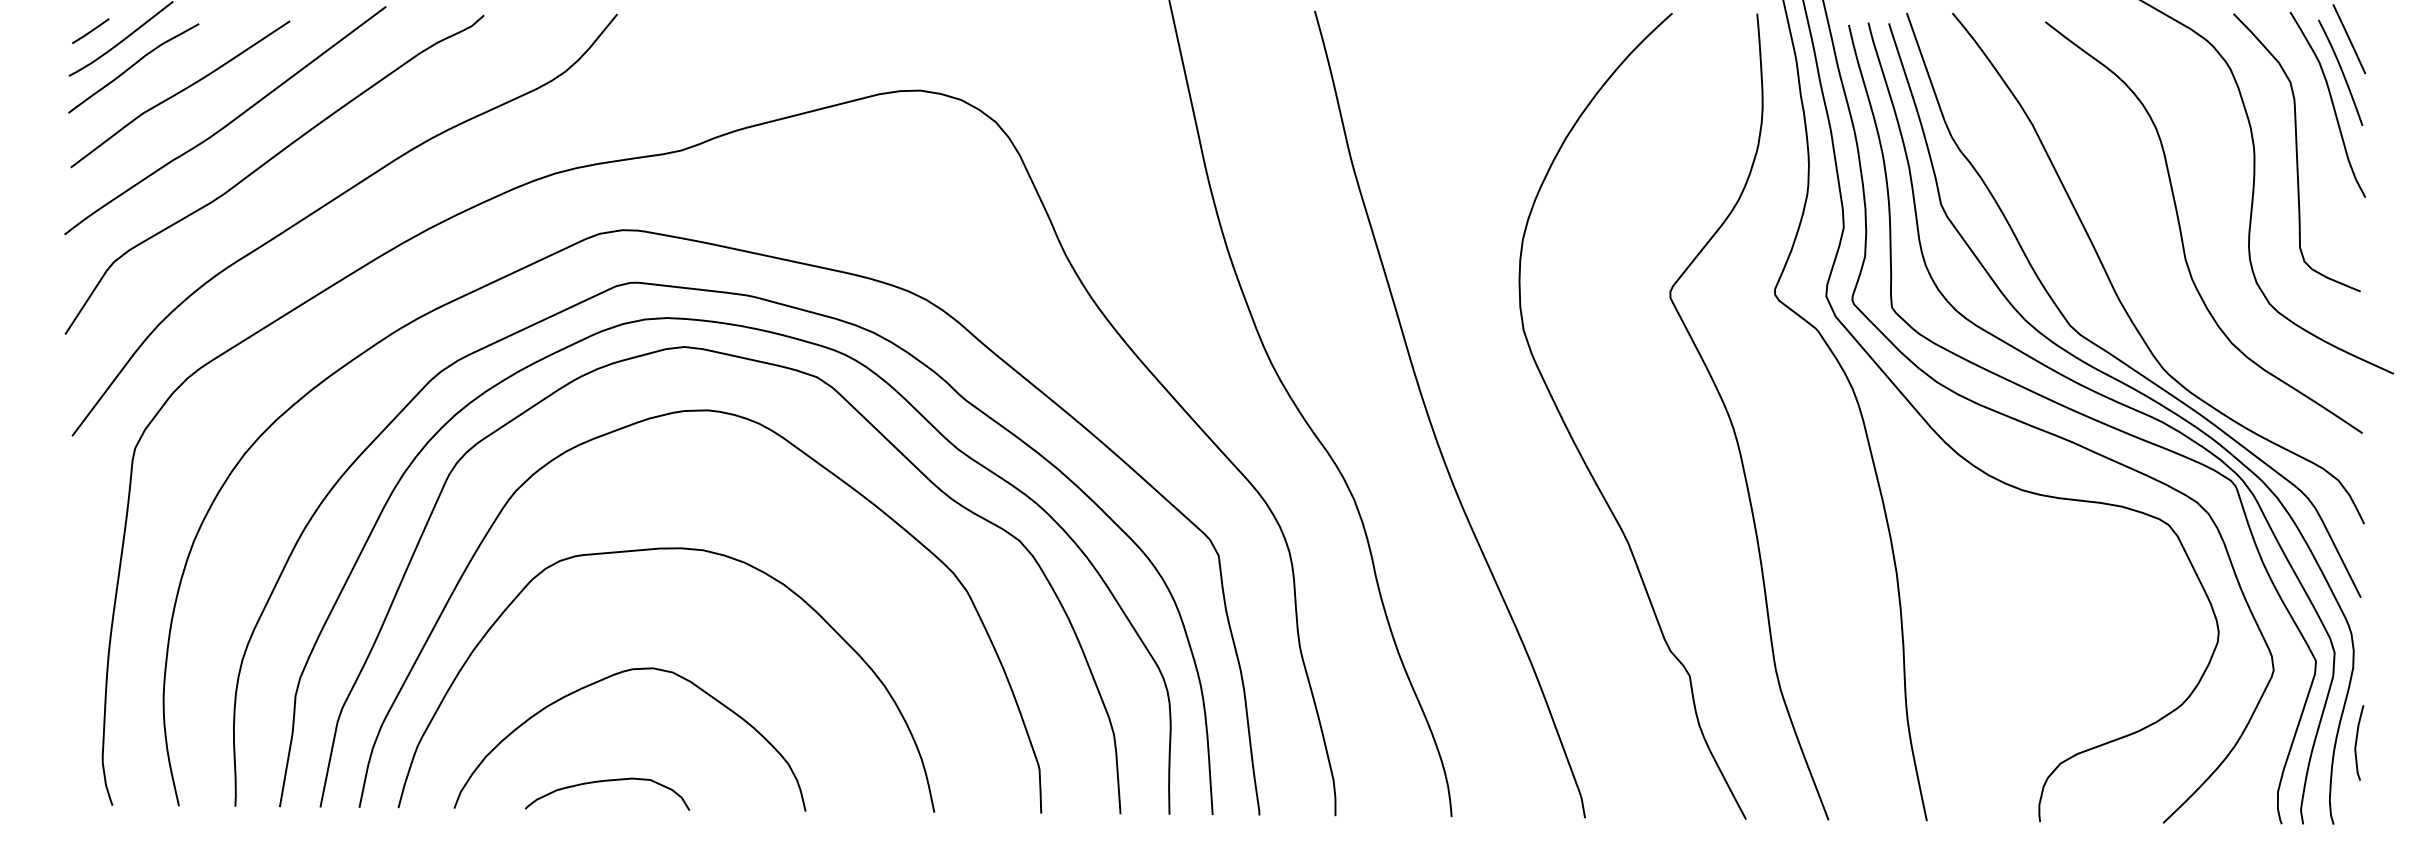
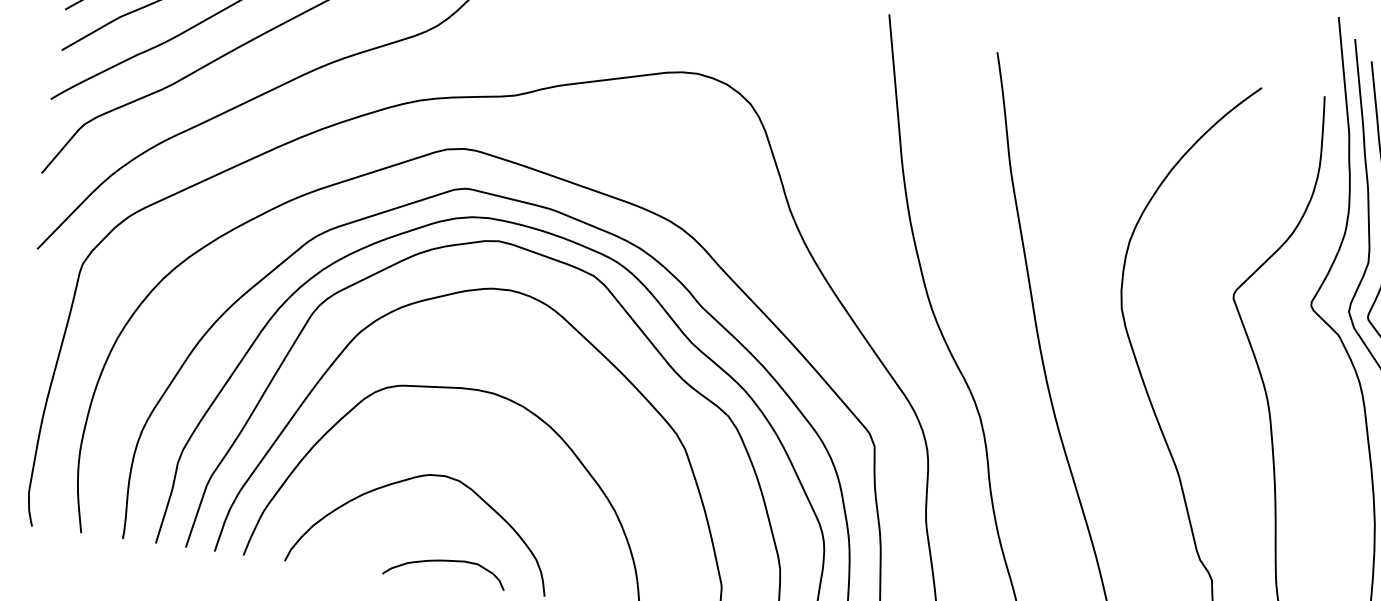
curve: (607, 781) -> (445, 561), moved

